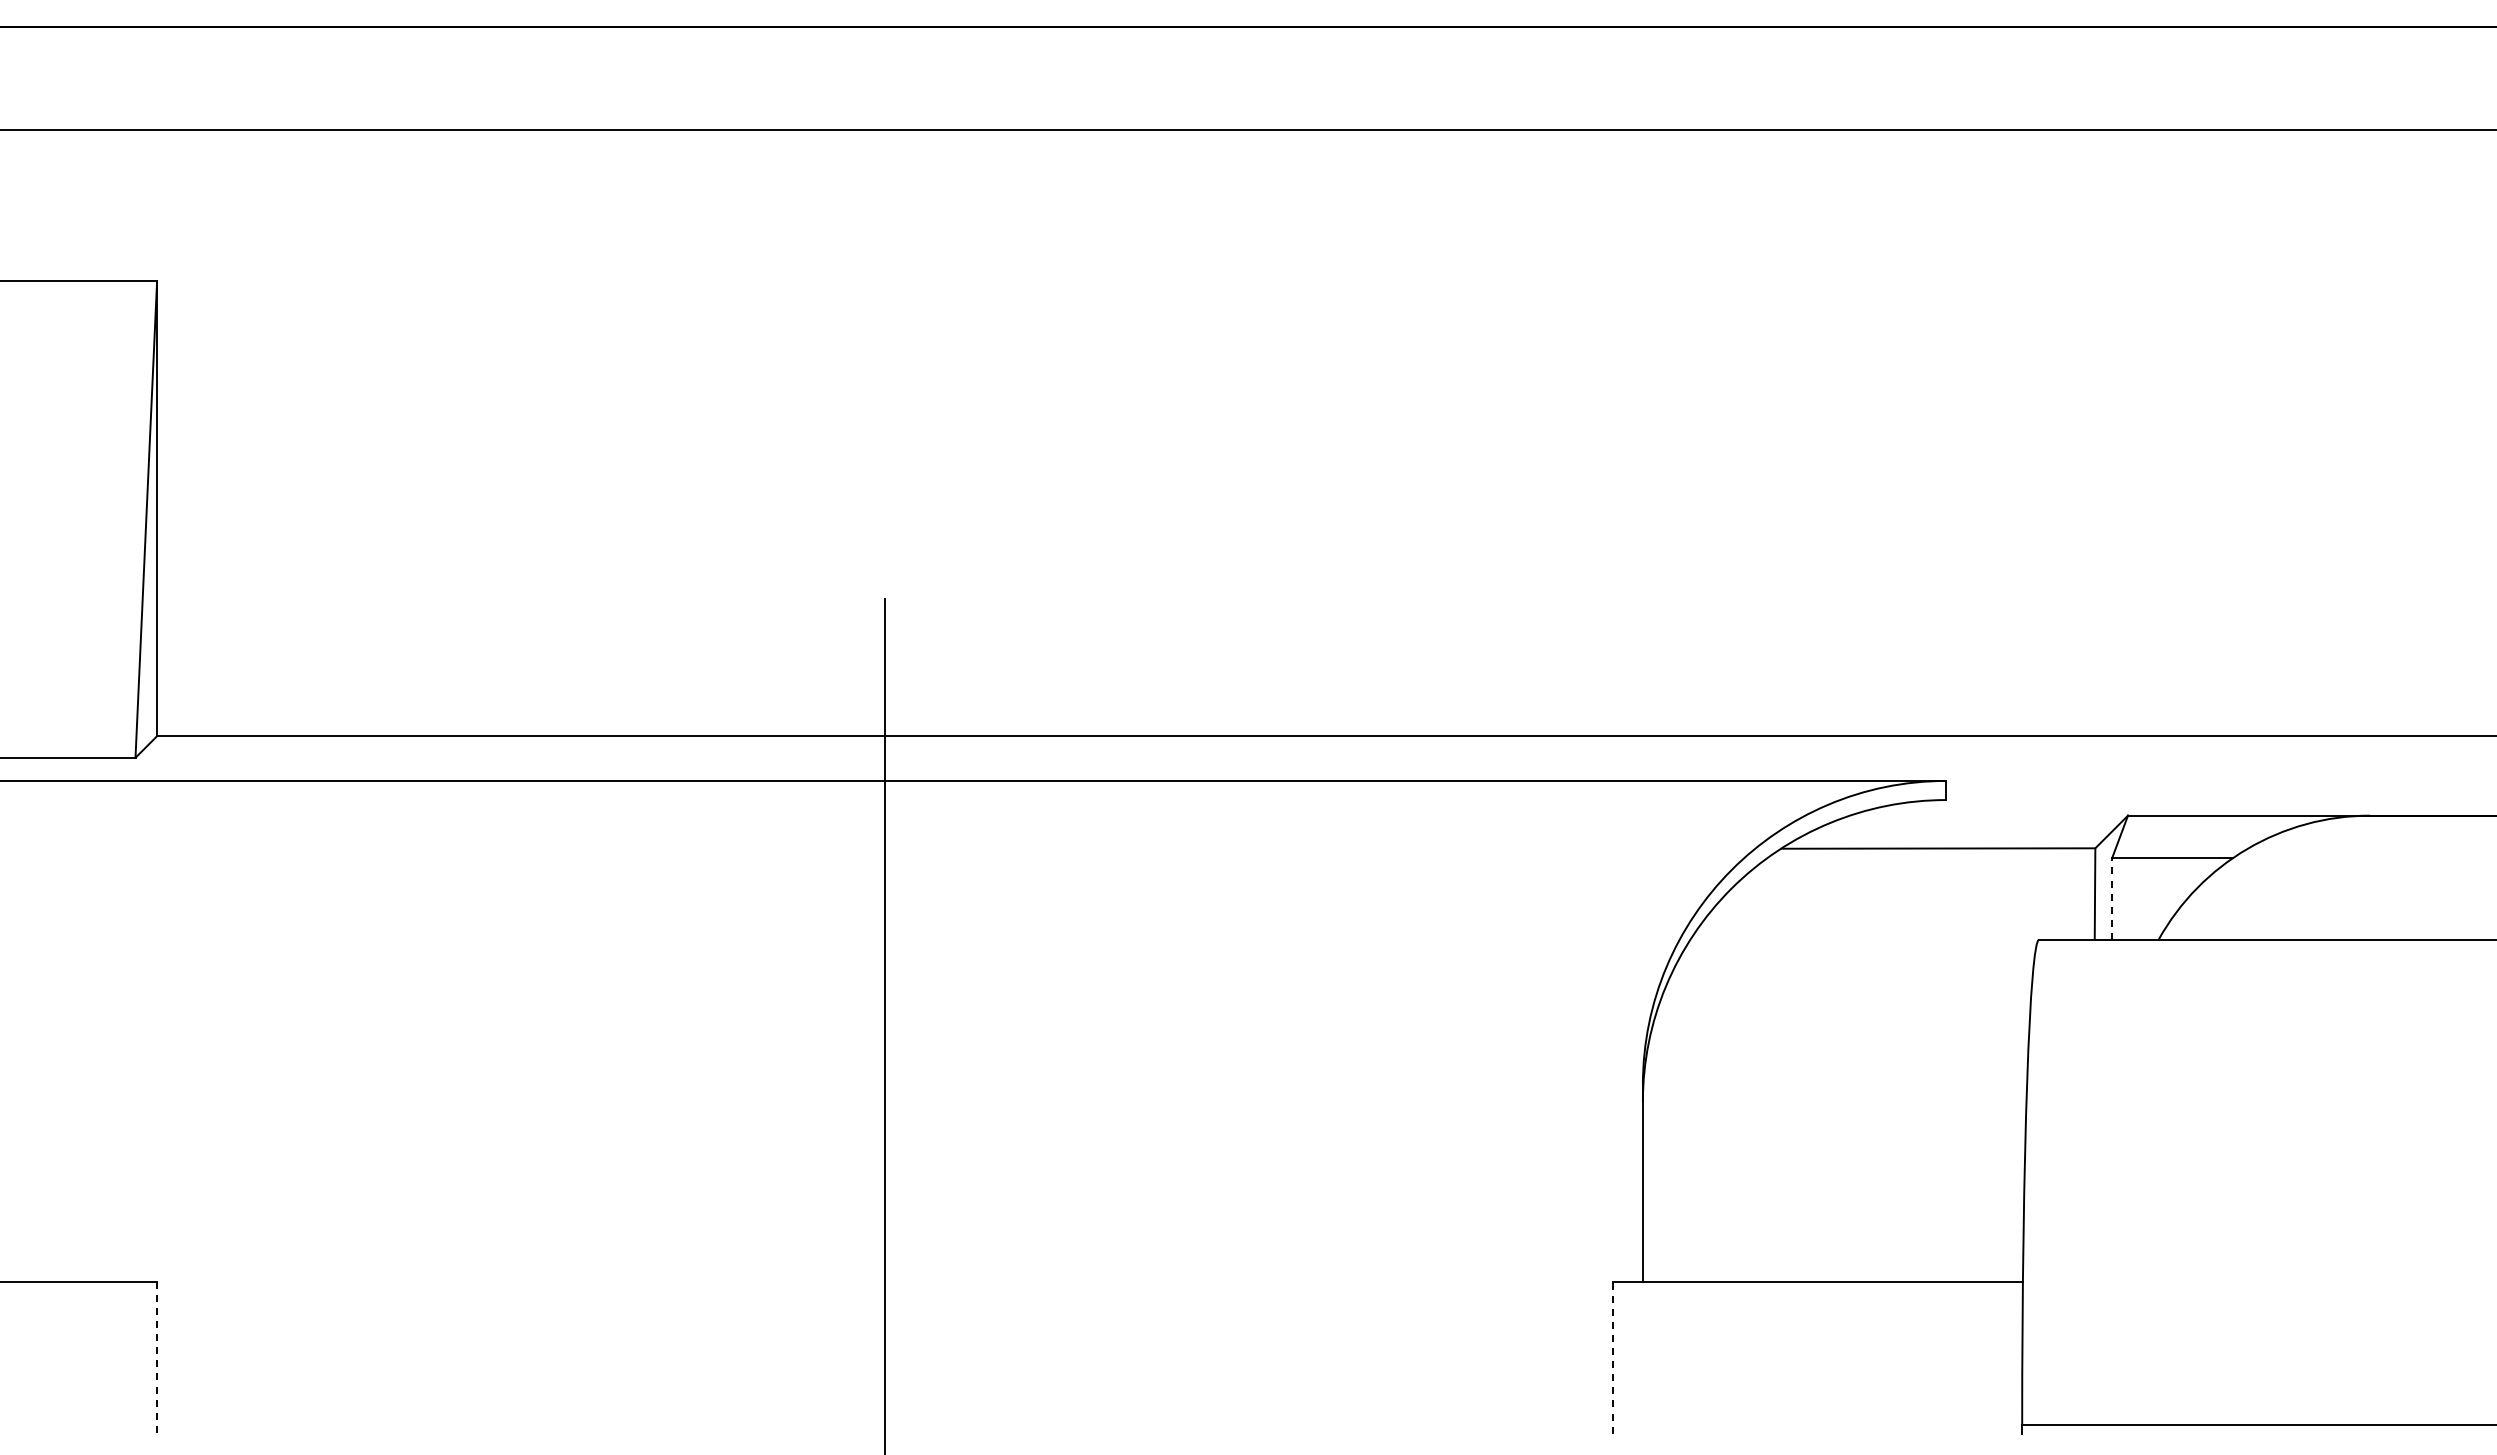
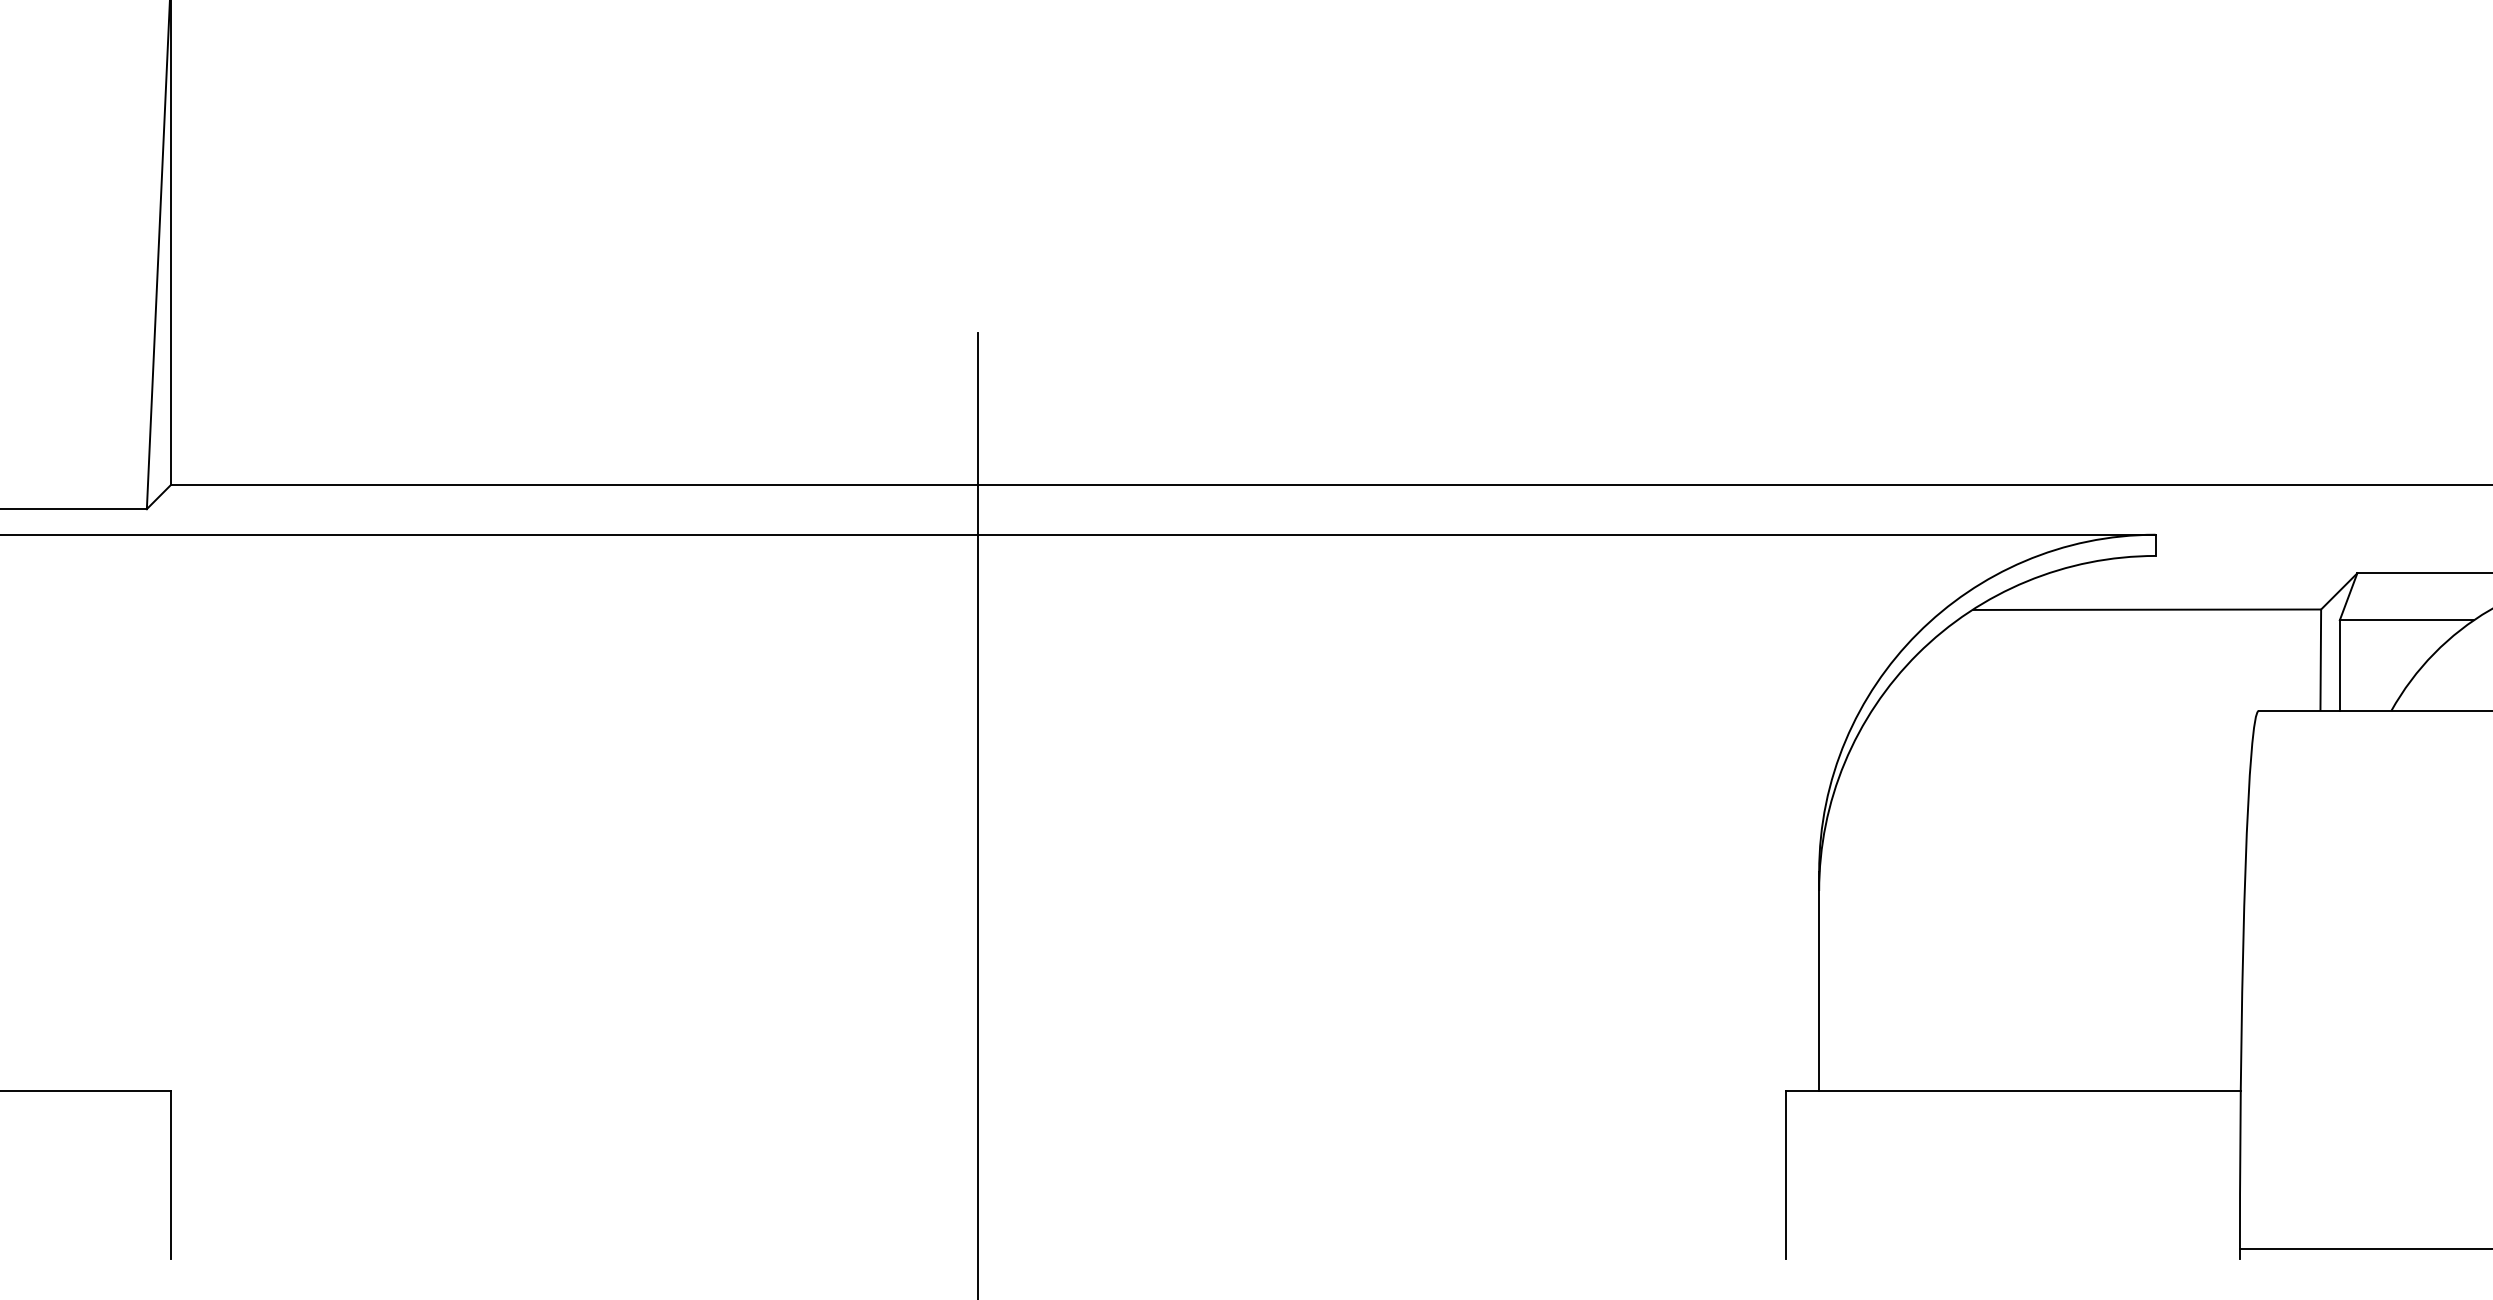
line: (2112, 898) -> (2340, 665), dashed -> solid
line: (157, 1357) -> (171, 1174), dashed -> solid
line: (1612, 1357) -> (1785, 1174), dashed -> solid

